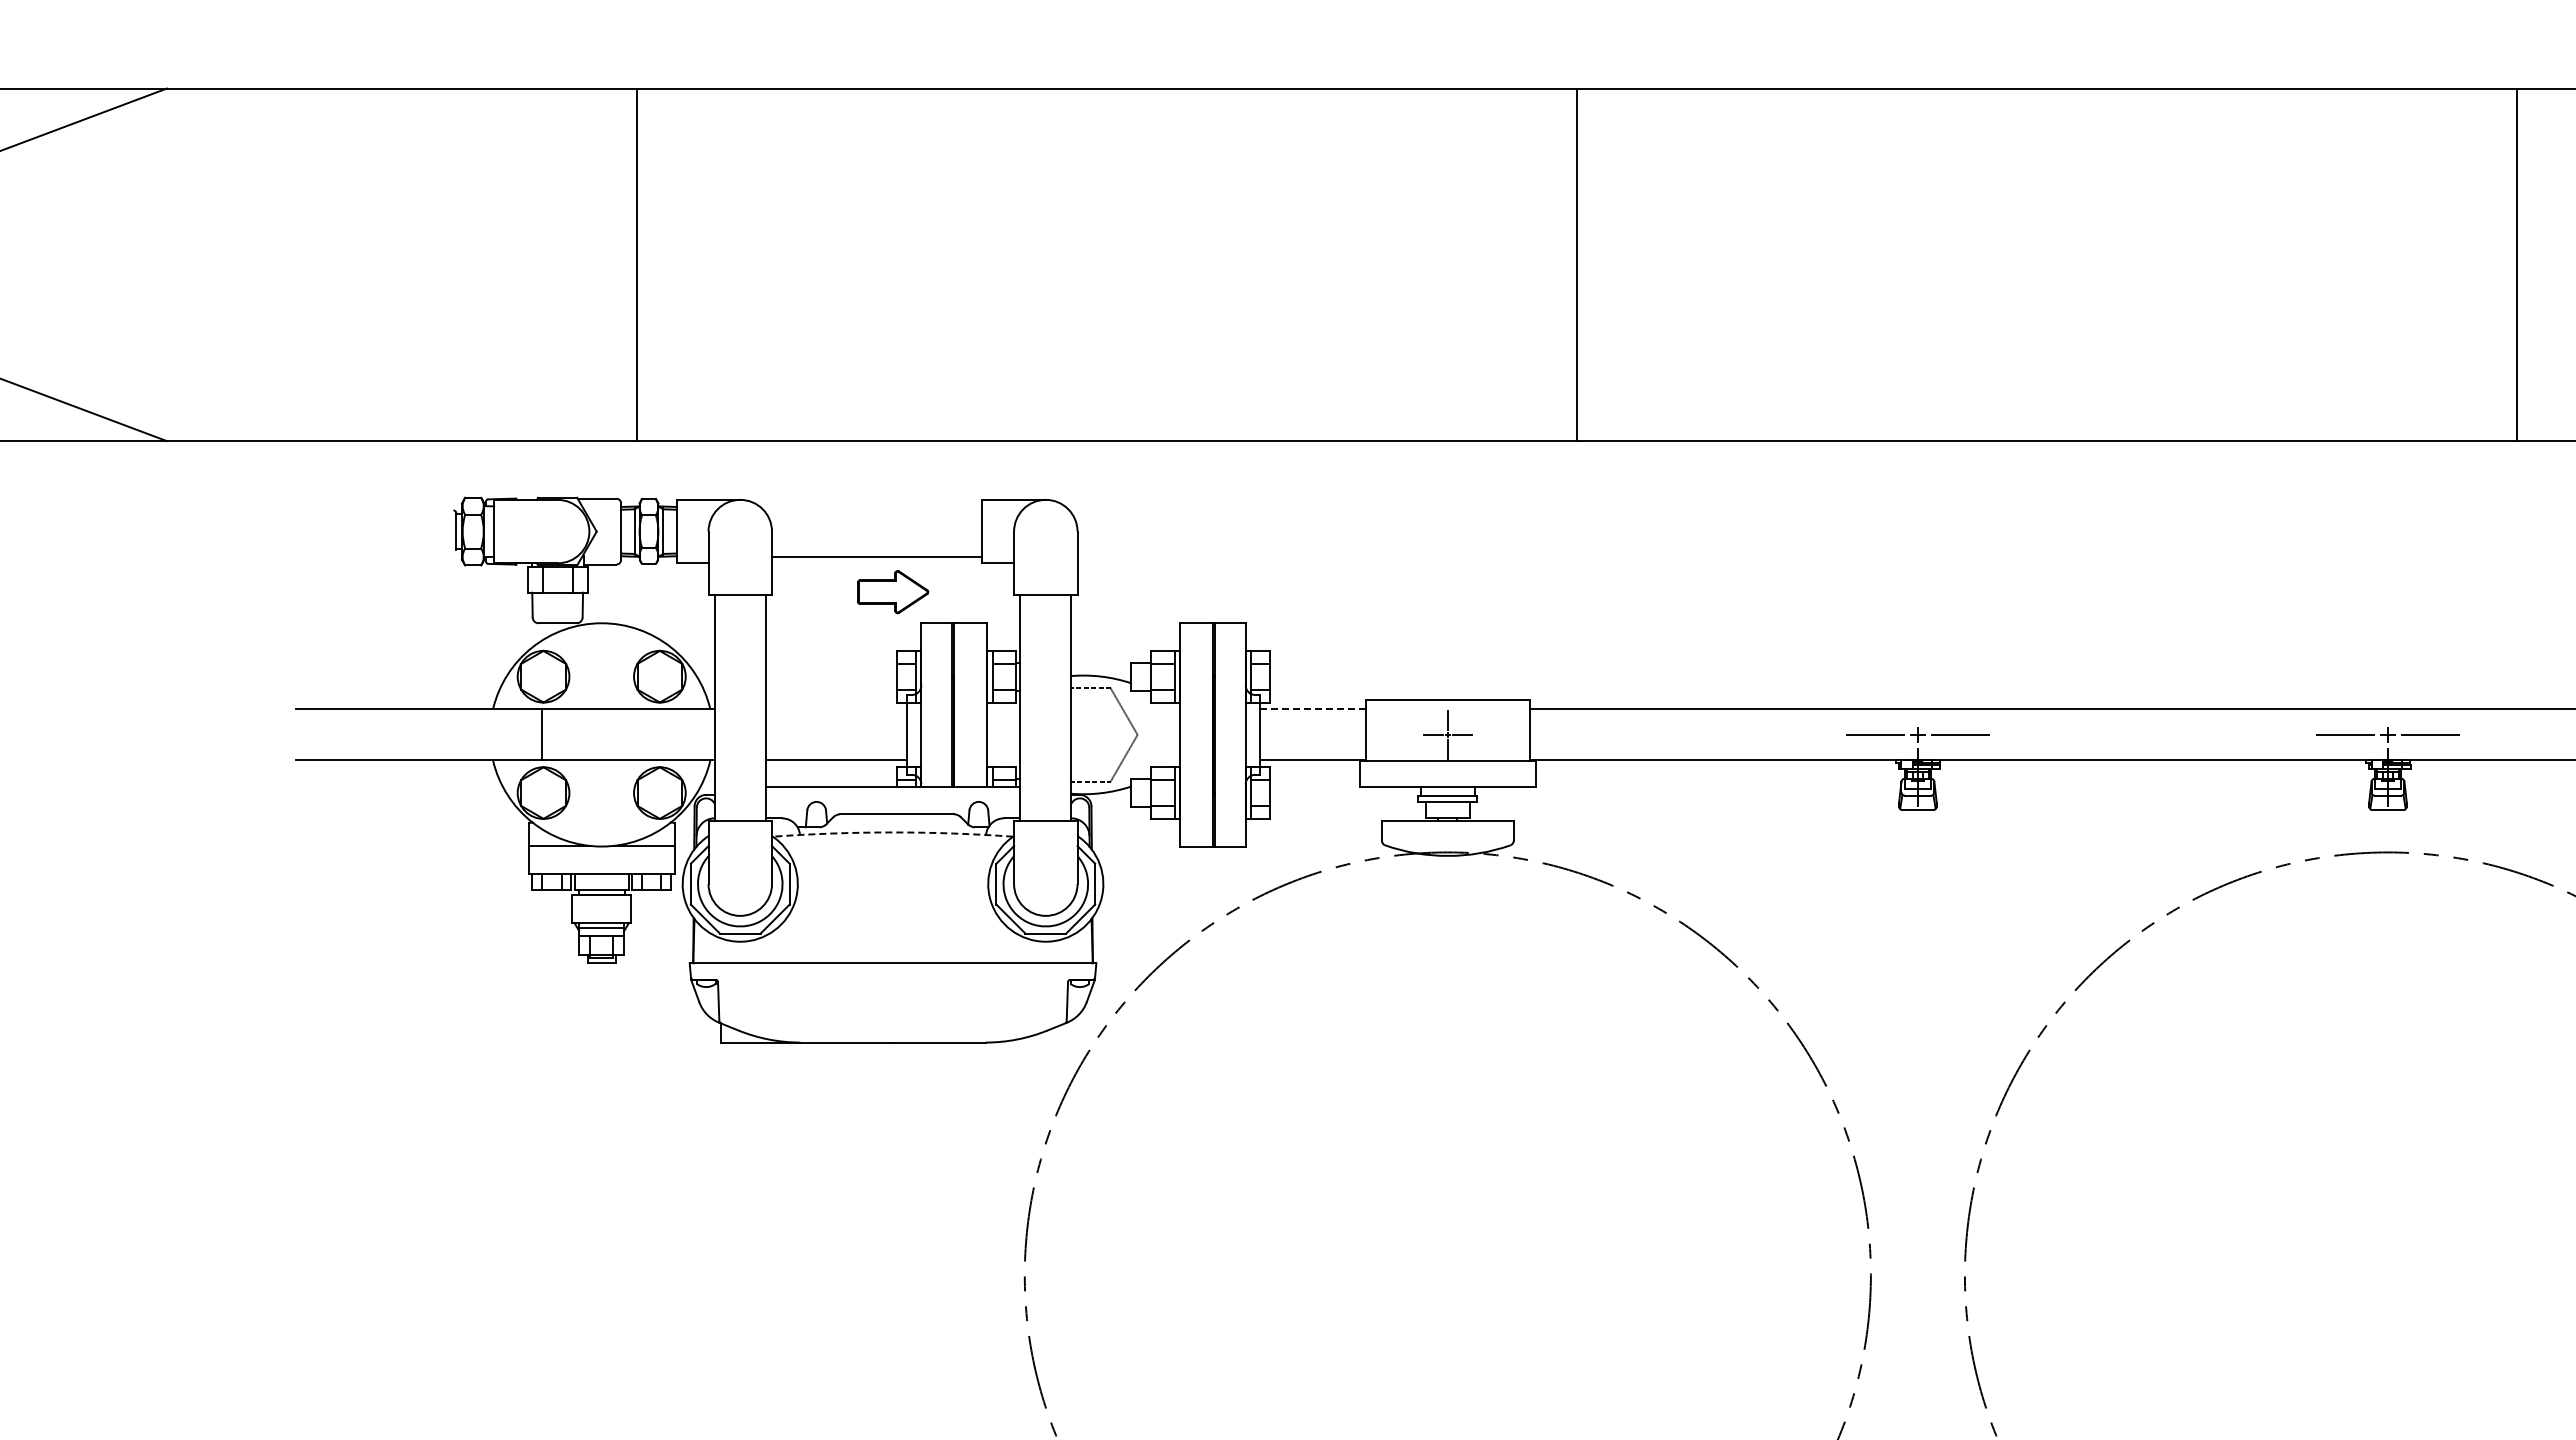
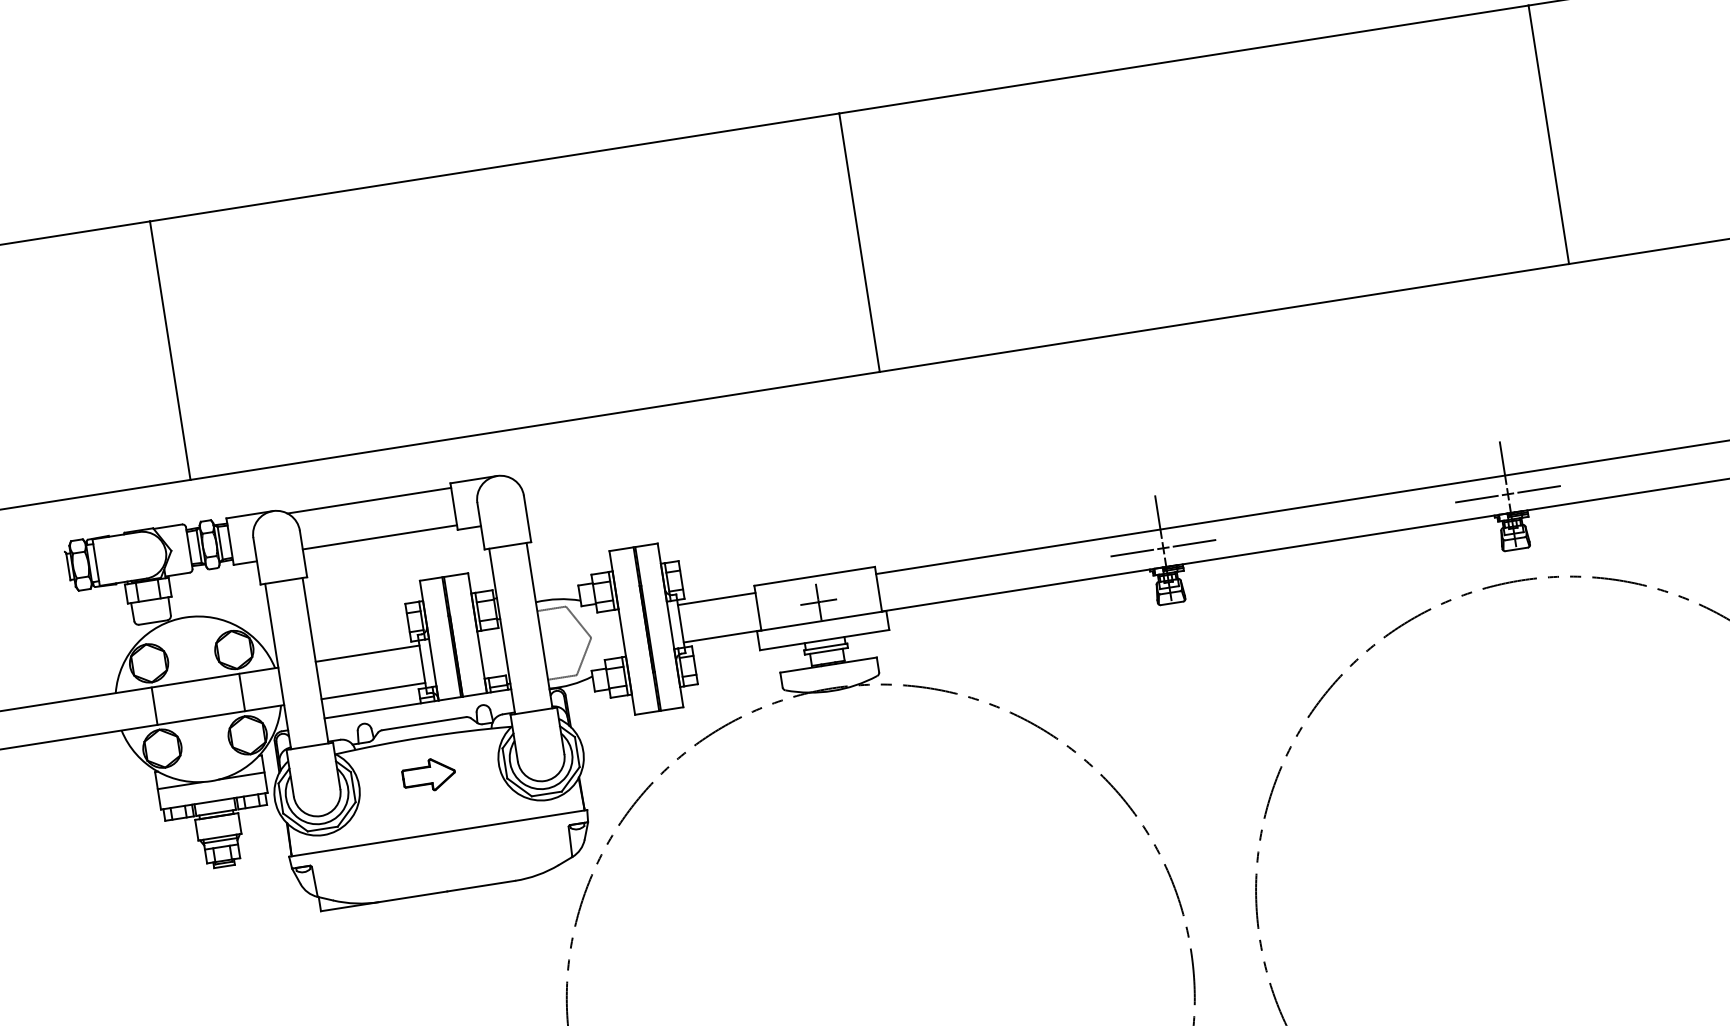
line: (870, 506) -> (369, 501), added
part: (893, 592) -> (429, 775), moved
line: (1917, 692) -> (1158, 517), added
line: (2387, 692) -> (1502, 463), added
line: (836, 709) -> (367, 653), added
line: (1312, 709) -> (716, 599), dashed -> solid
line: (661, 734) -> (242, 692), added
arc: (893, 832) -> (423, 737), dashed -> solid

